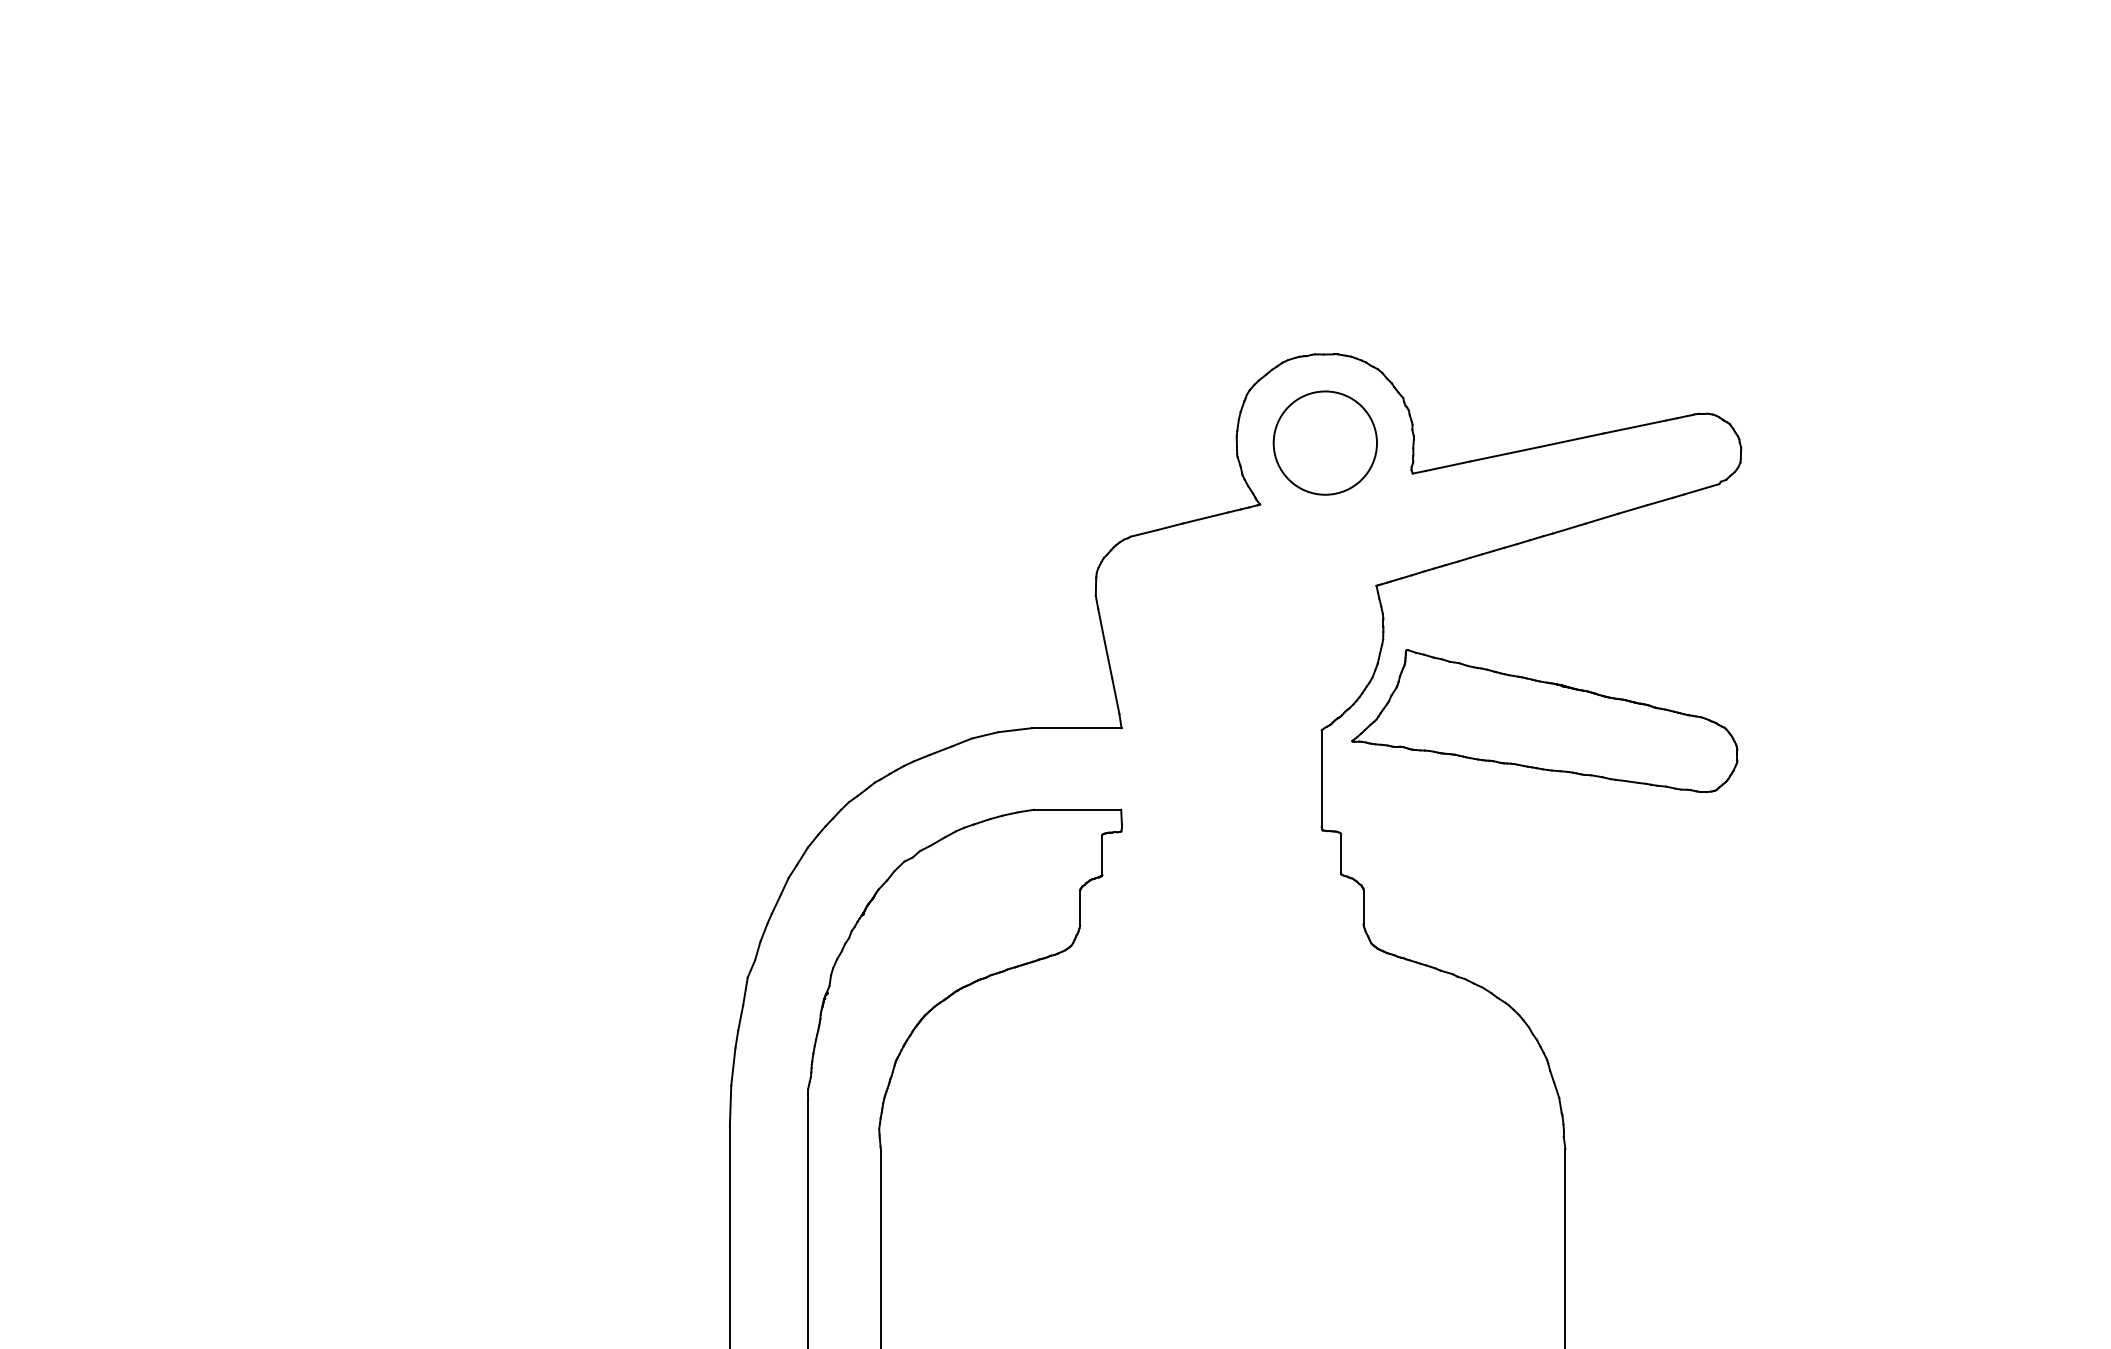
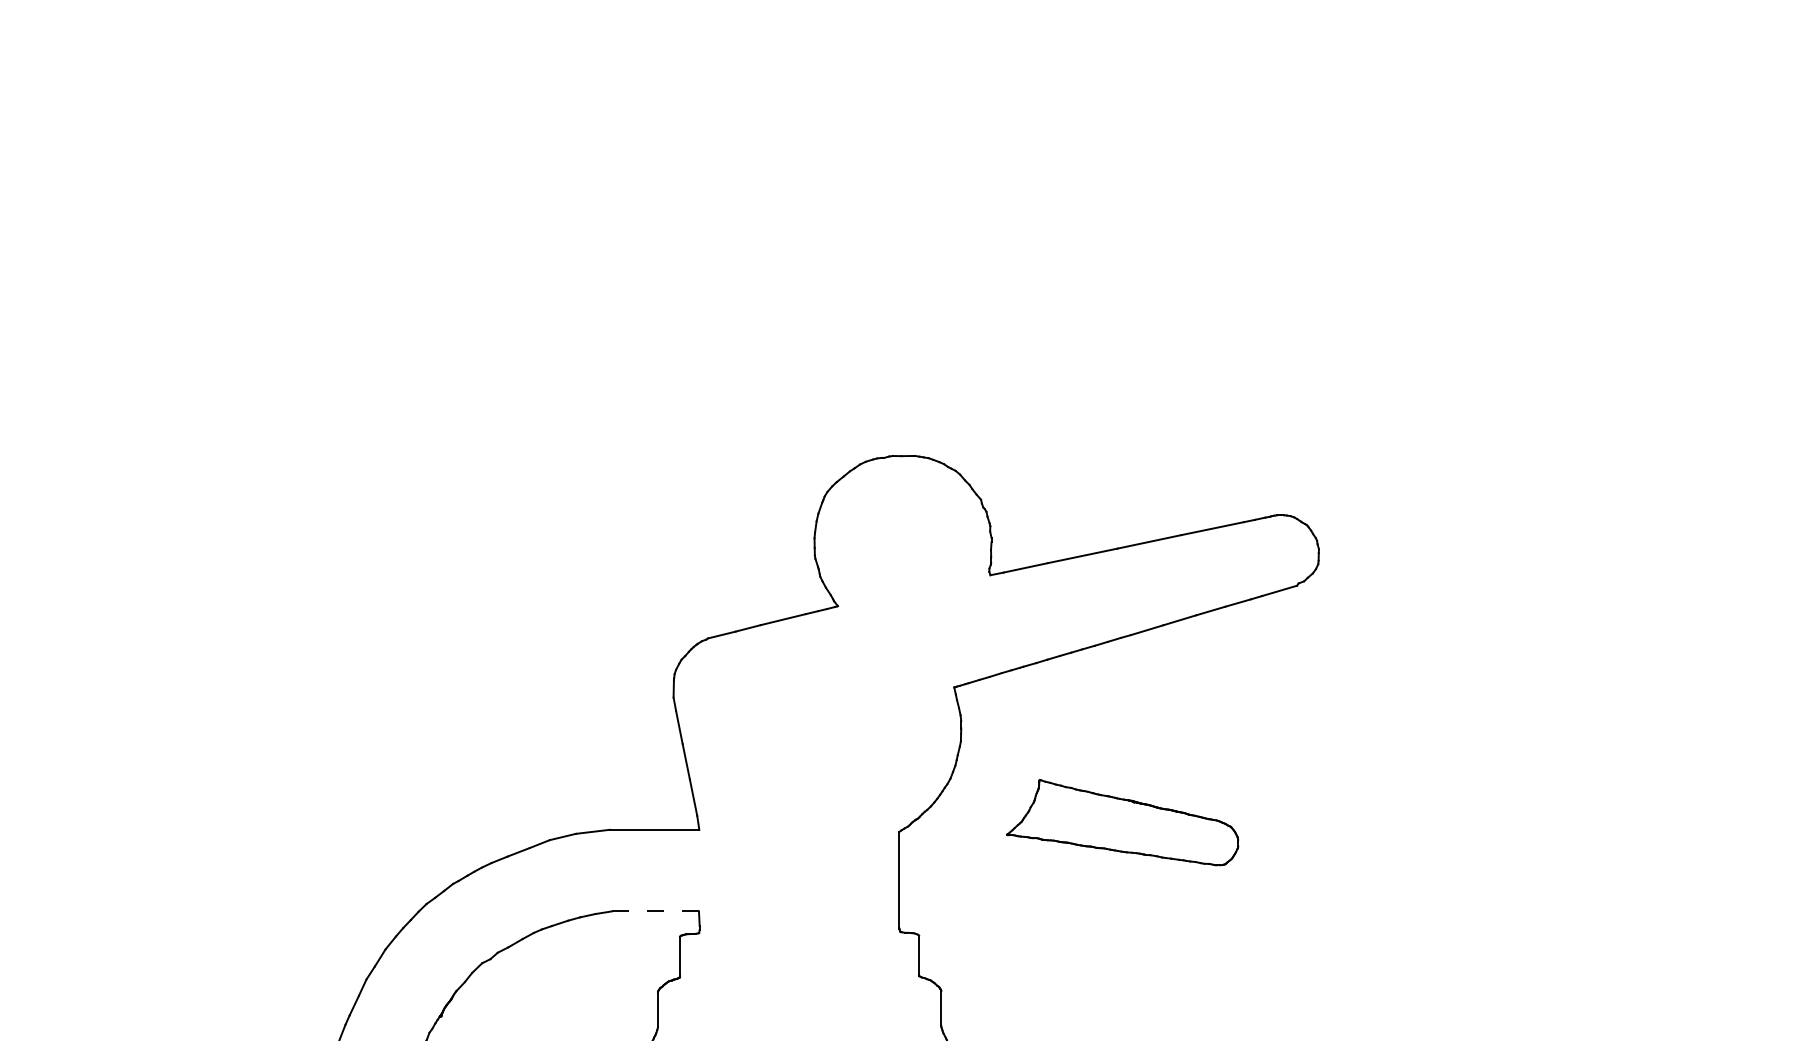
circle: (1324, 442) -> (902, 544), removed
part: (1544, 720) -> (1122, 822), size x0.6
line: (1077, 809) -> (655, 911), solid -> dashed

